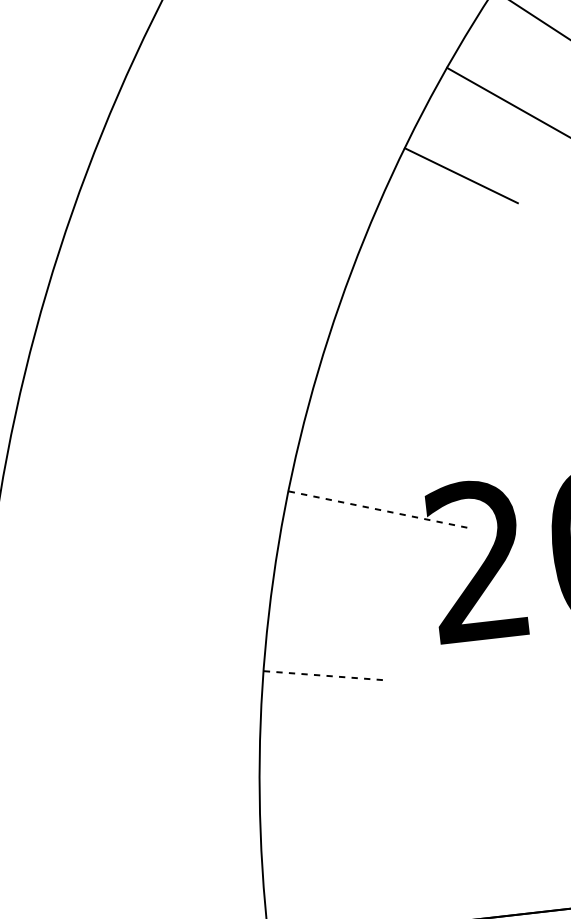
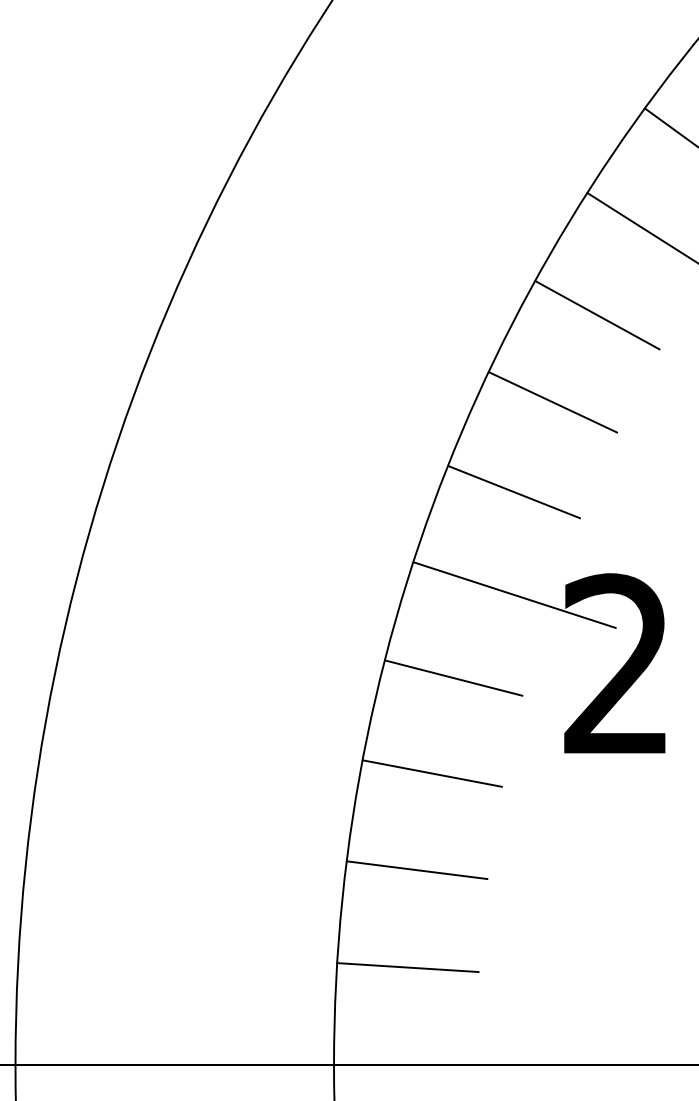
line: (426, 255) -> (597, 315), added
line: (395, 336) -> (552, 402), added
line: (369, 419) -> (513, 492), added
line: (381, 510) -> (515, 595), dashed -> solid
line: (335, 589) -> (453, 677), added
line: (326, 675) -> (432, 773), dashed -> solid
line: (322, 762) -> (416, 870), added
line: (323, 849) -> (407, 967), added

